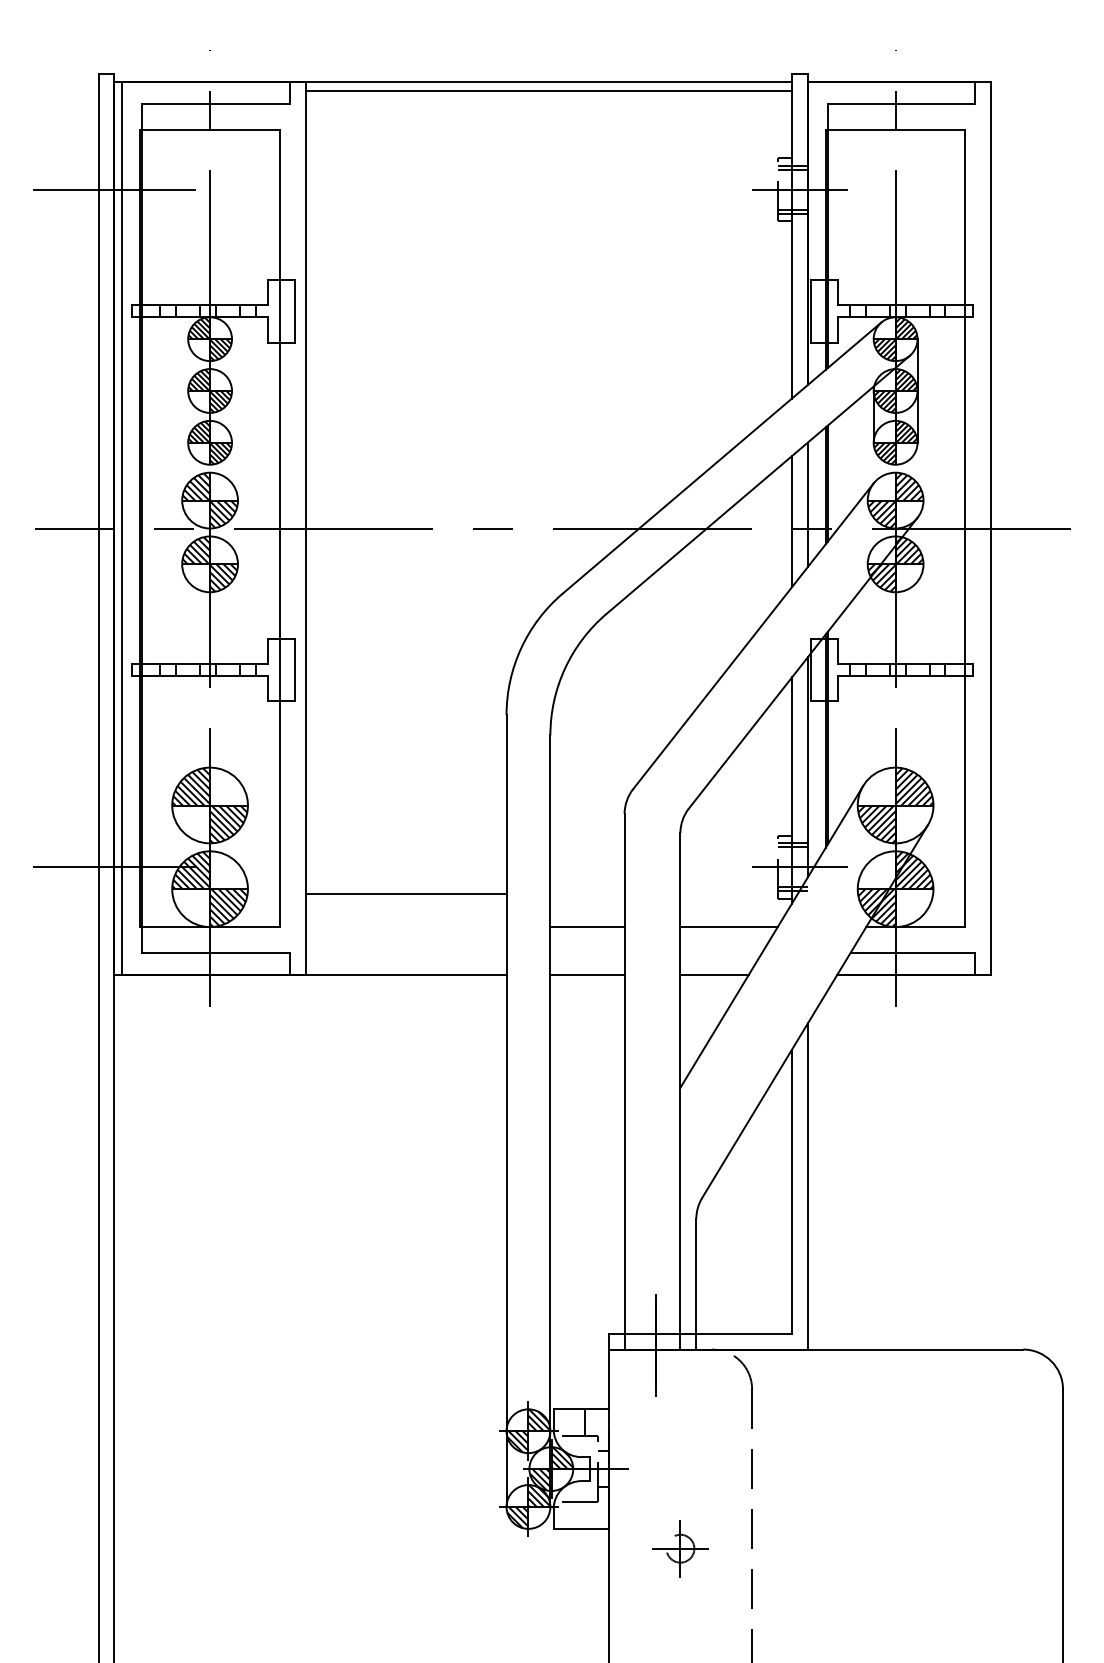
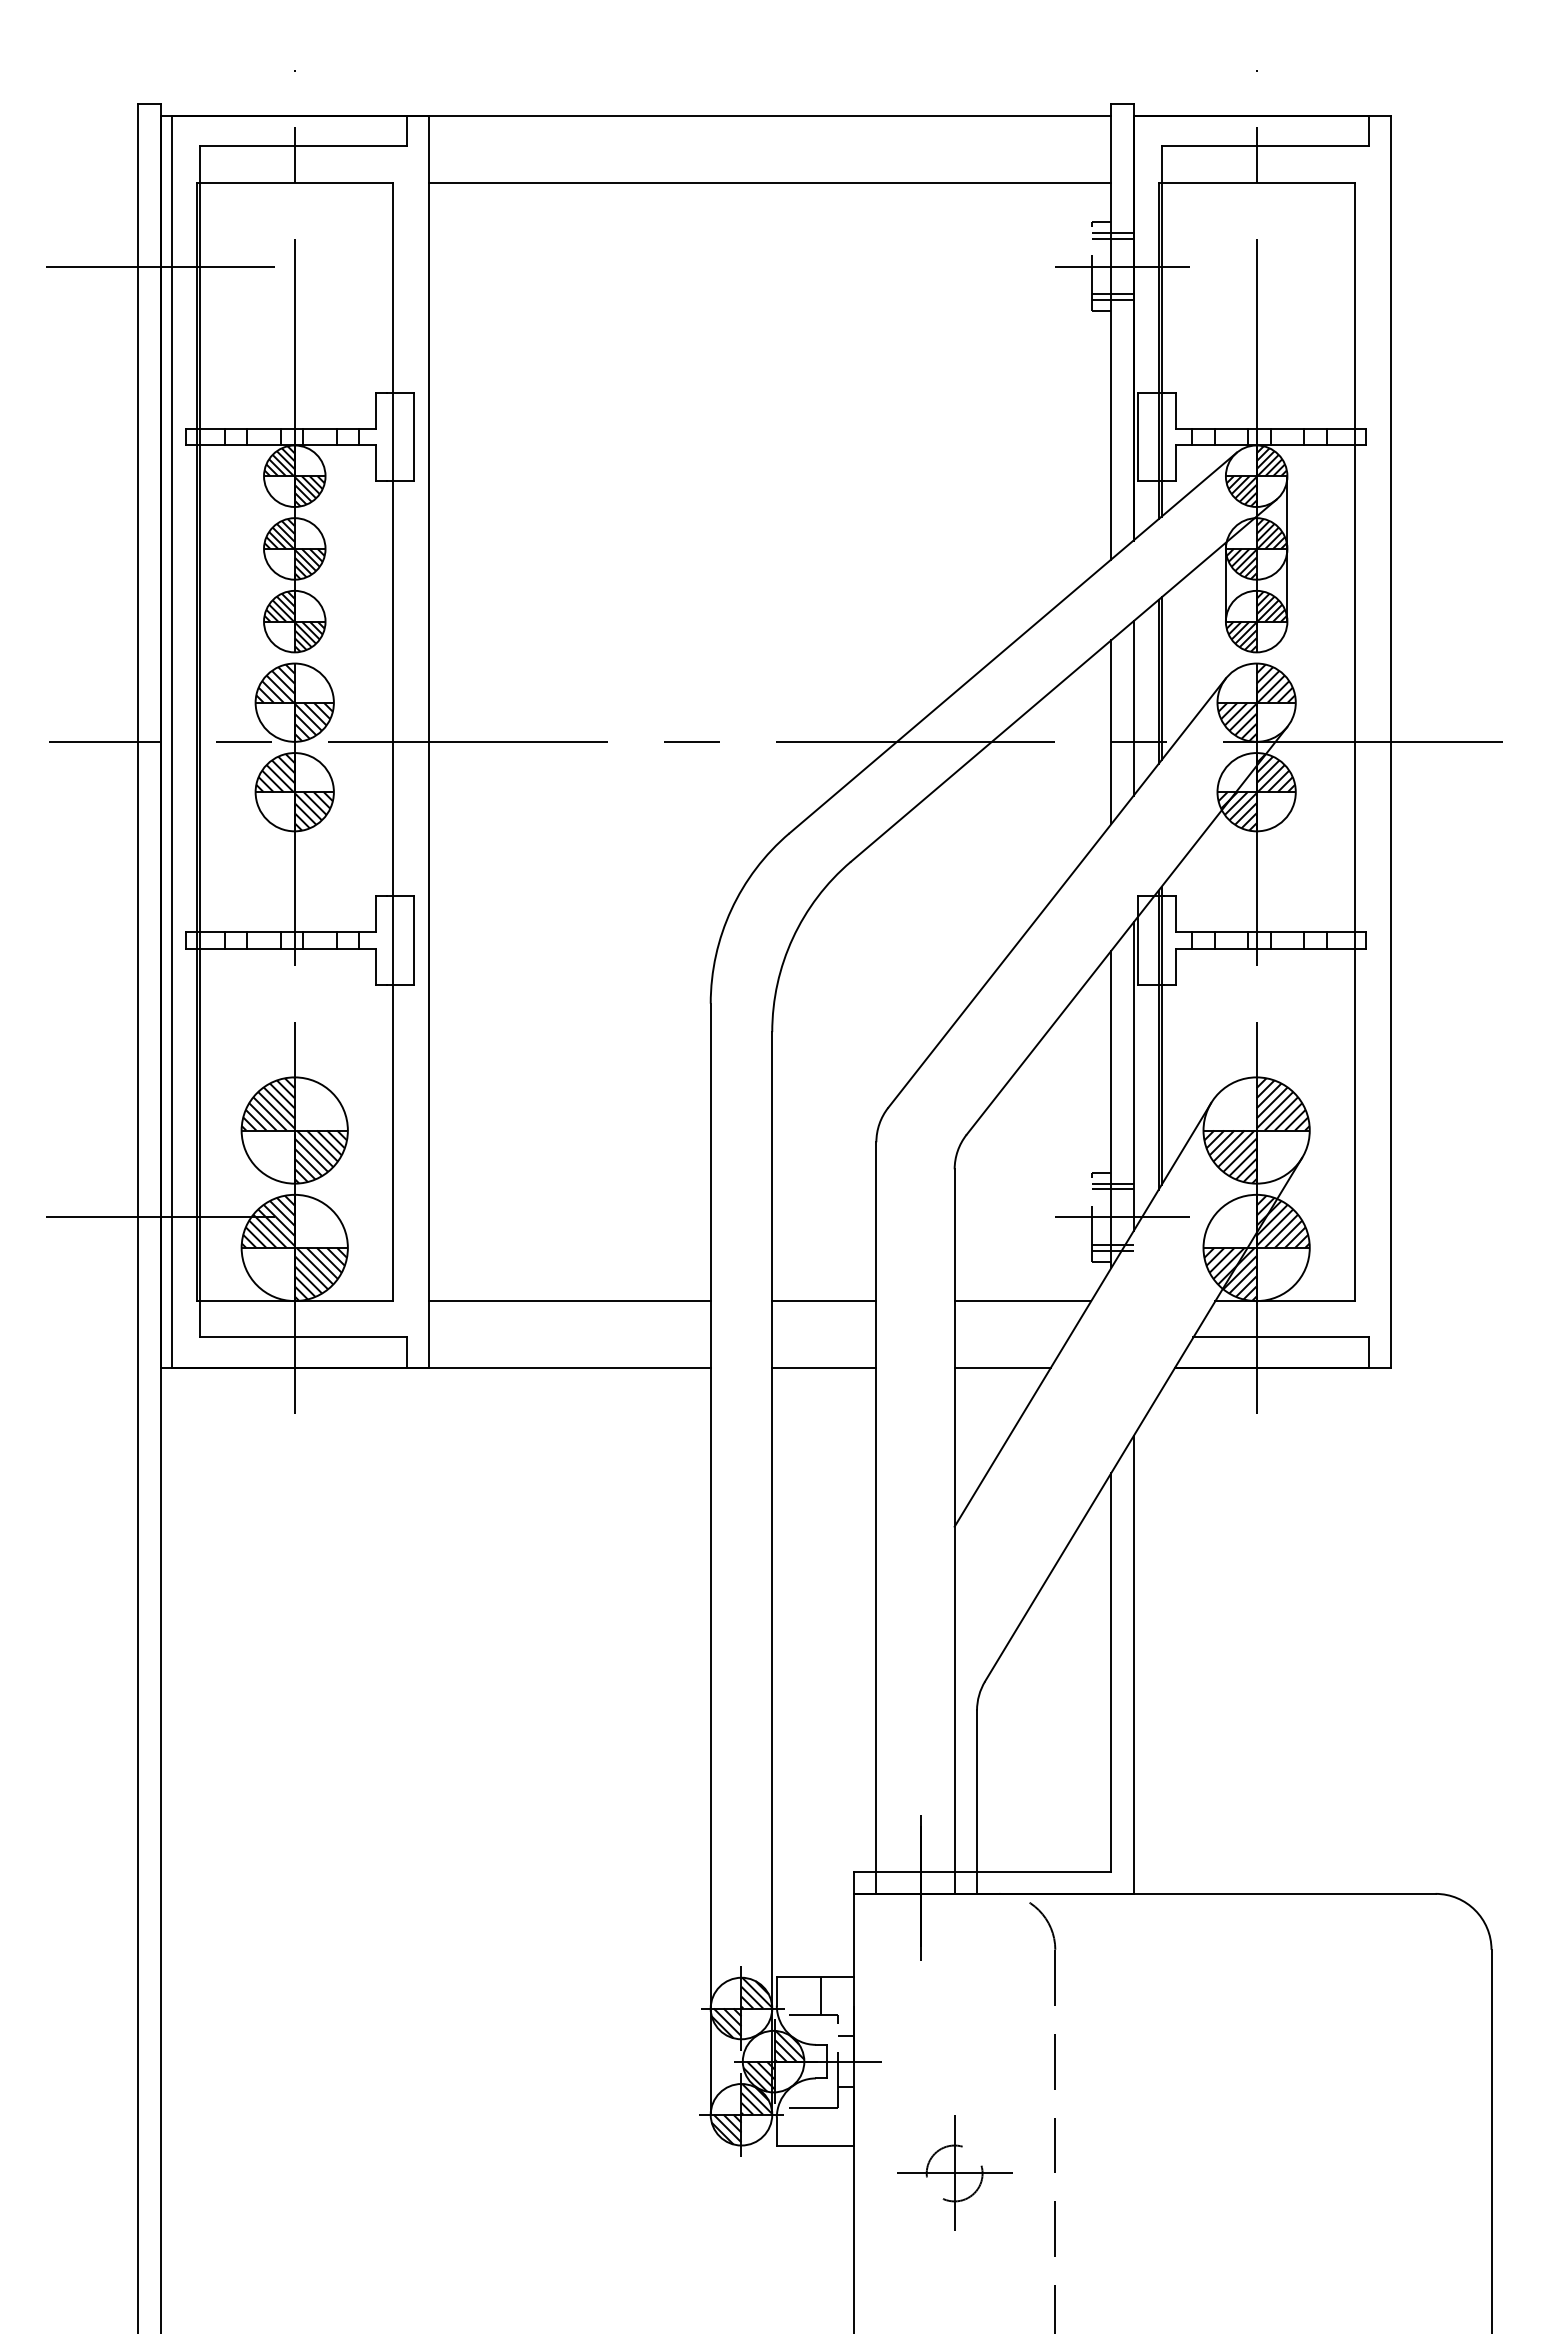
line: (548, 90) -> (769, 182), moved
line: (405, 893) -> (569, 1301), moved
part: (680, 1548) -> (954, 2172), size x1.43

